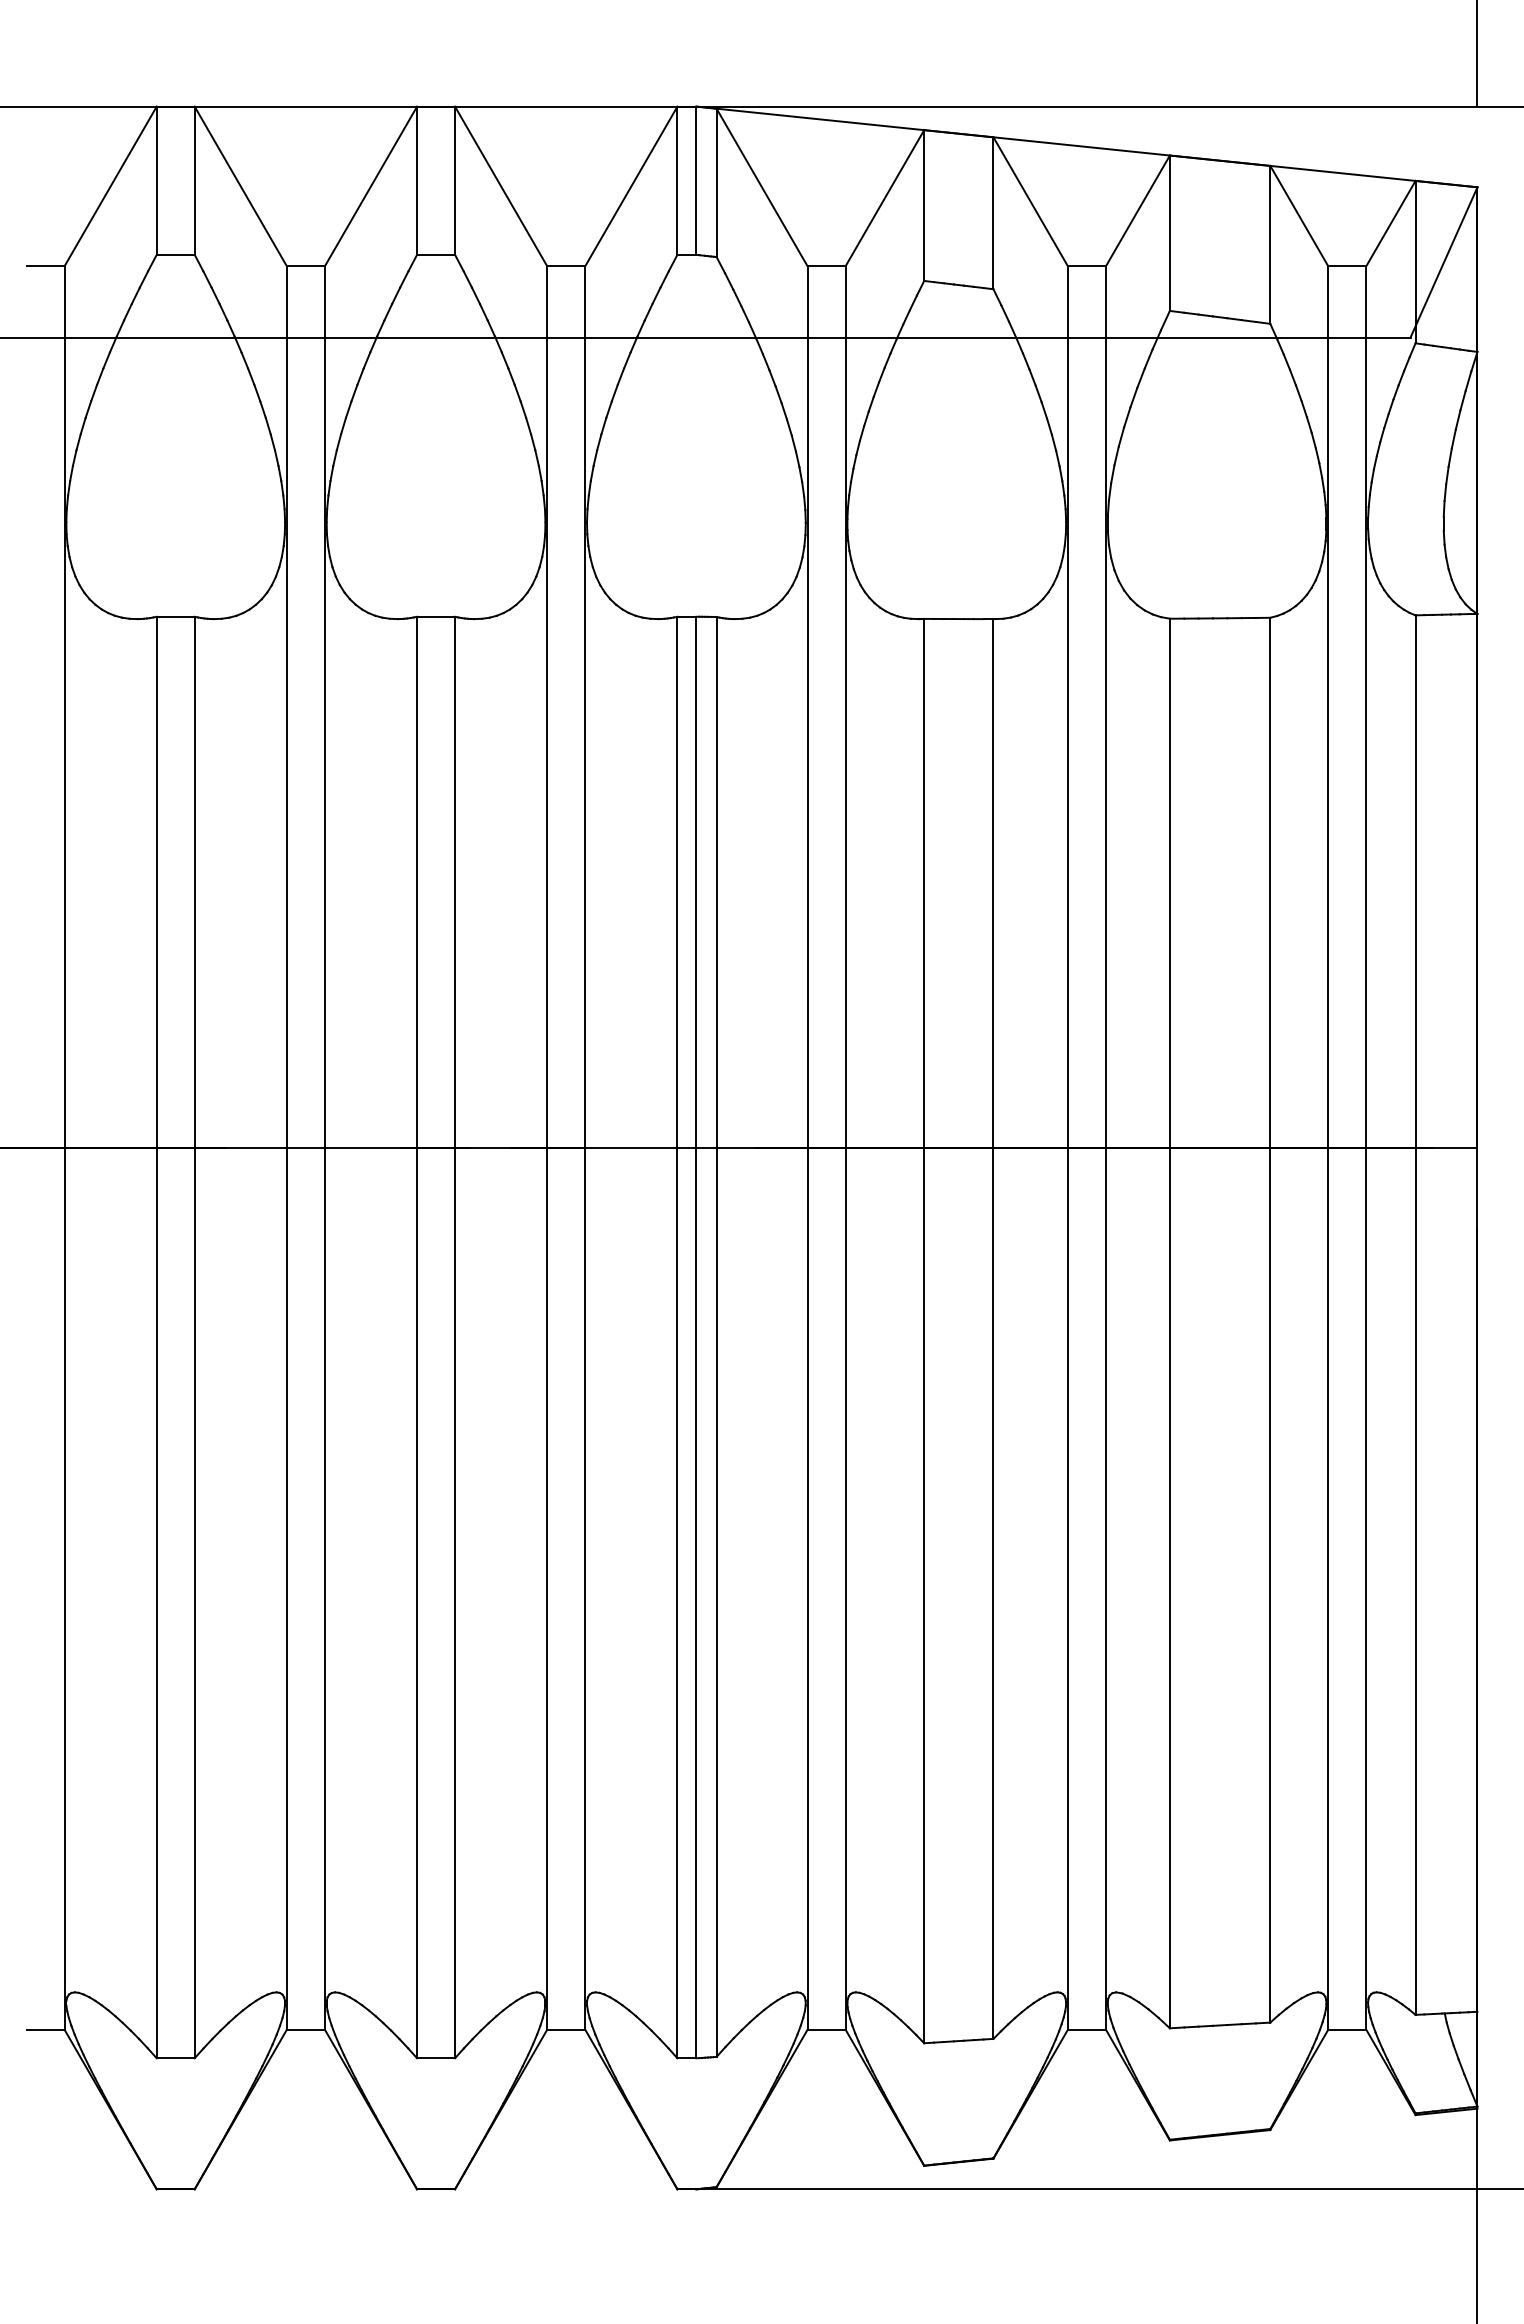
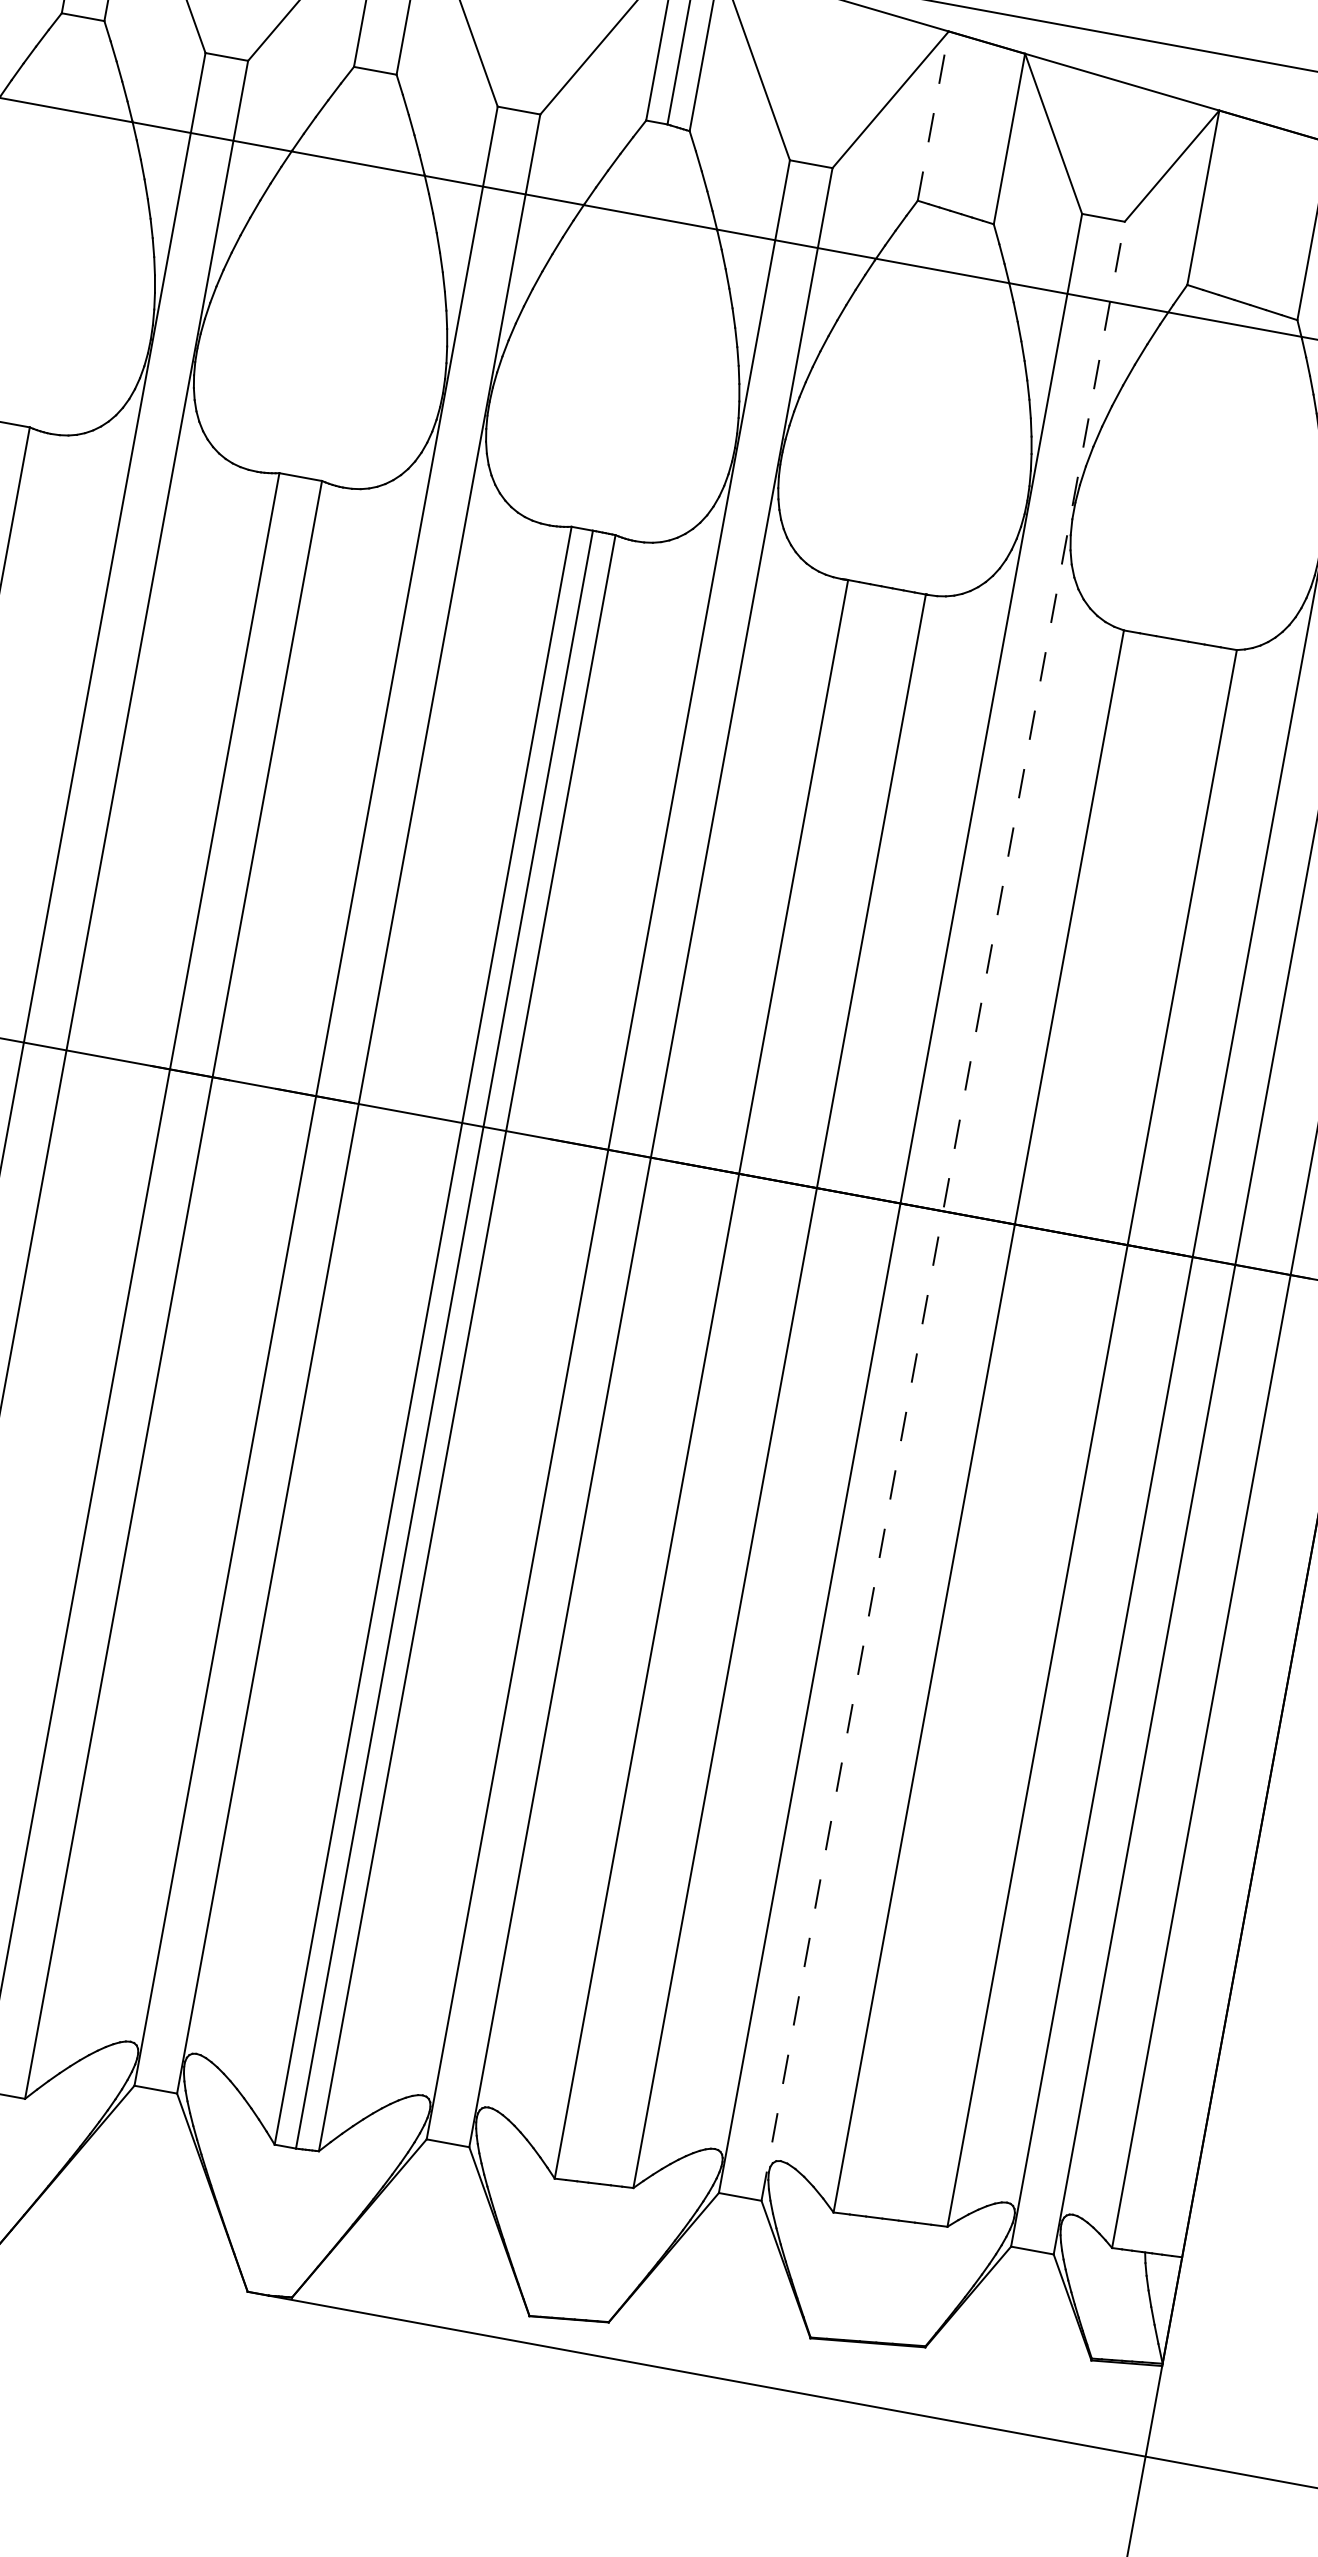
line: (924, 205) -> (933, 116), solid -> dashed
line: (1105, 1148) -> (942, 1211), solid -> dashed

